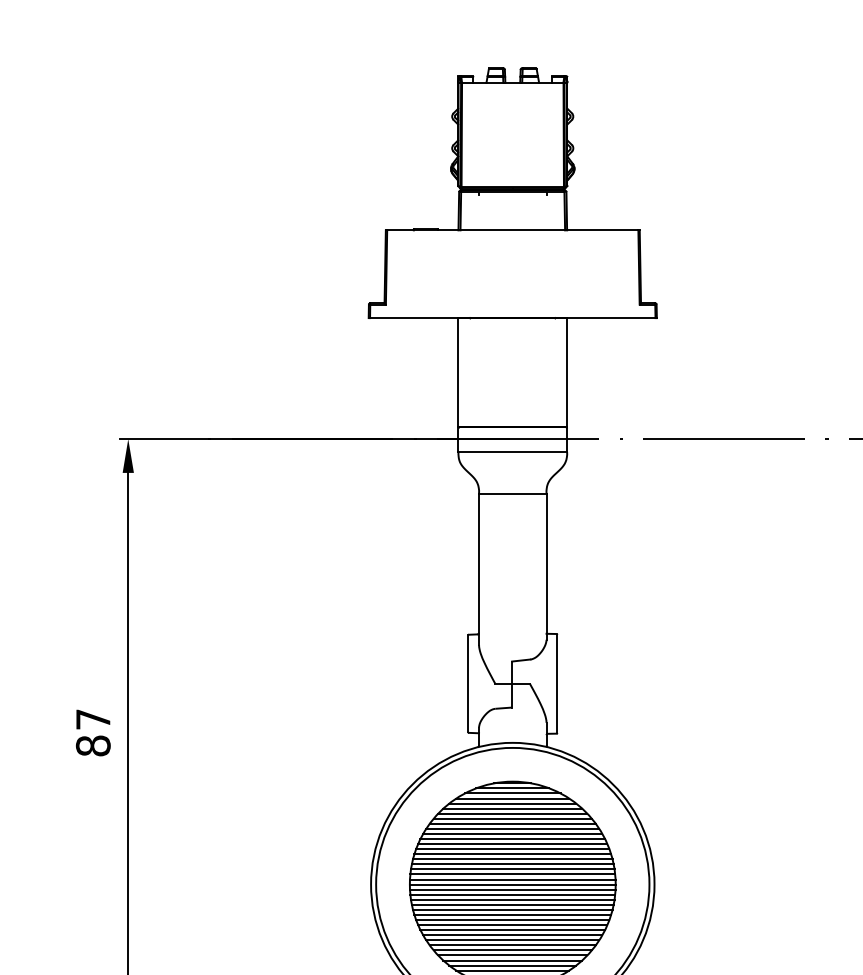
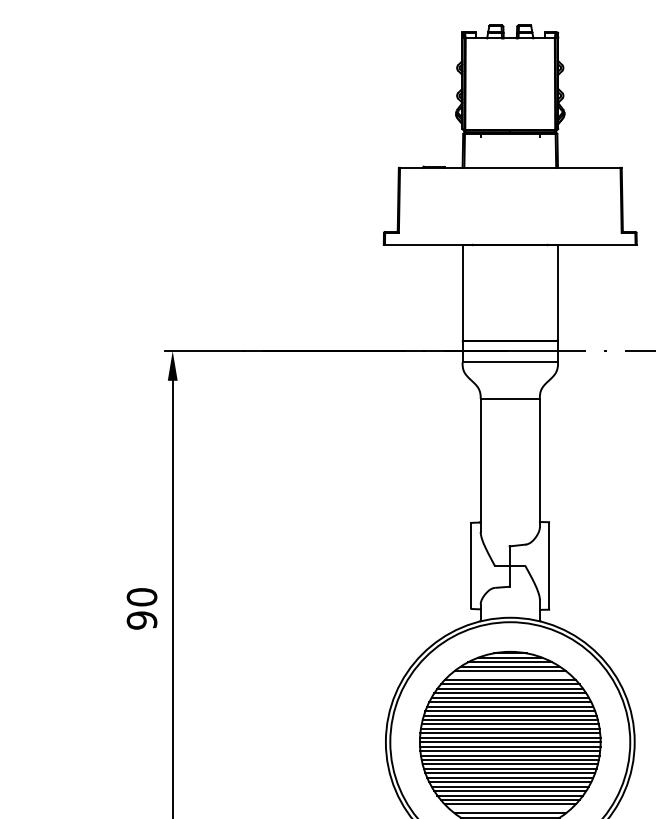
text: (92, 732) -> (141, 608), 87 -> 90
line: (512, 808) -> (510, 675), removed
line: (512, 960) -> (510, 808), removed

